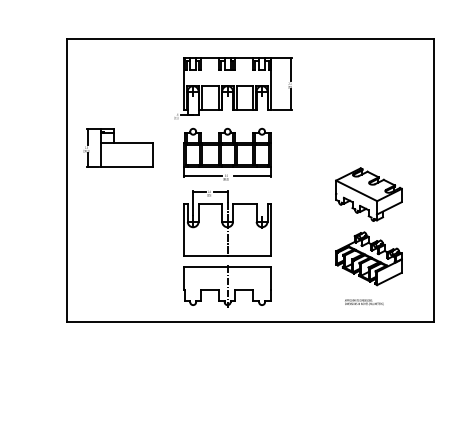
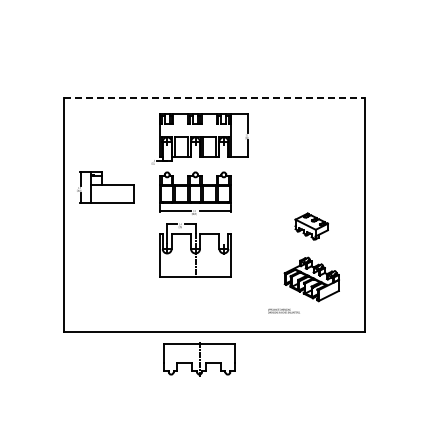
line: (250, 38) -> (214, 98), solid -> dashed
part: (368, 194) -> (311, 226), size x0.6
part: (227, 286) -> (199, 359), moved
text: (363, 301) -> (283, 310), moved

